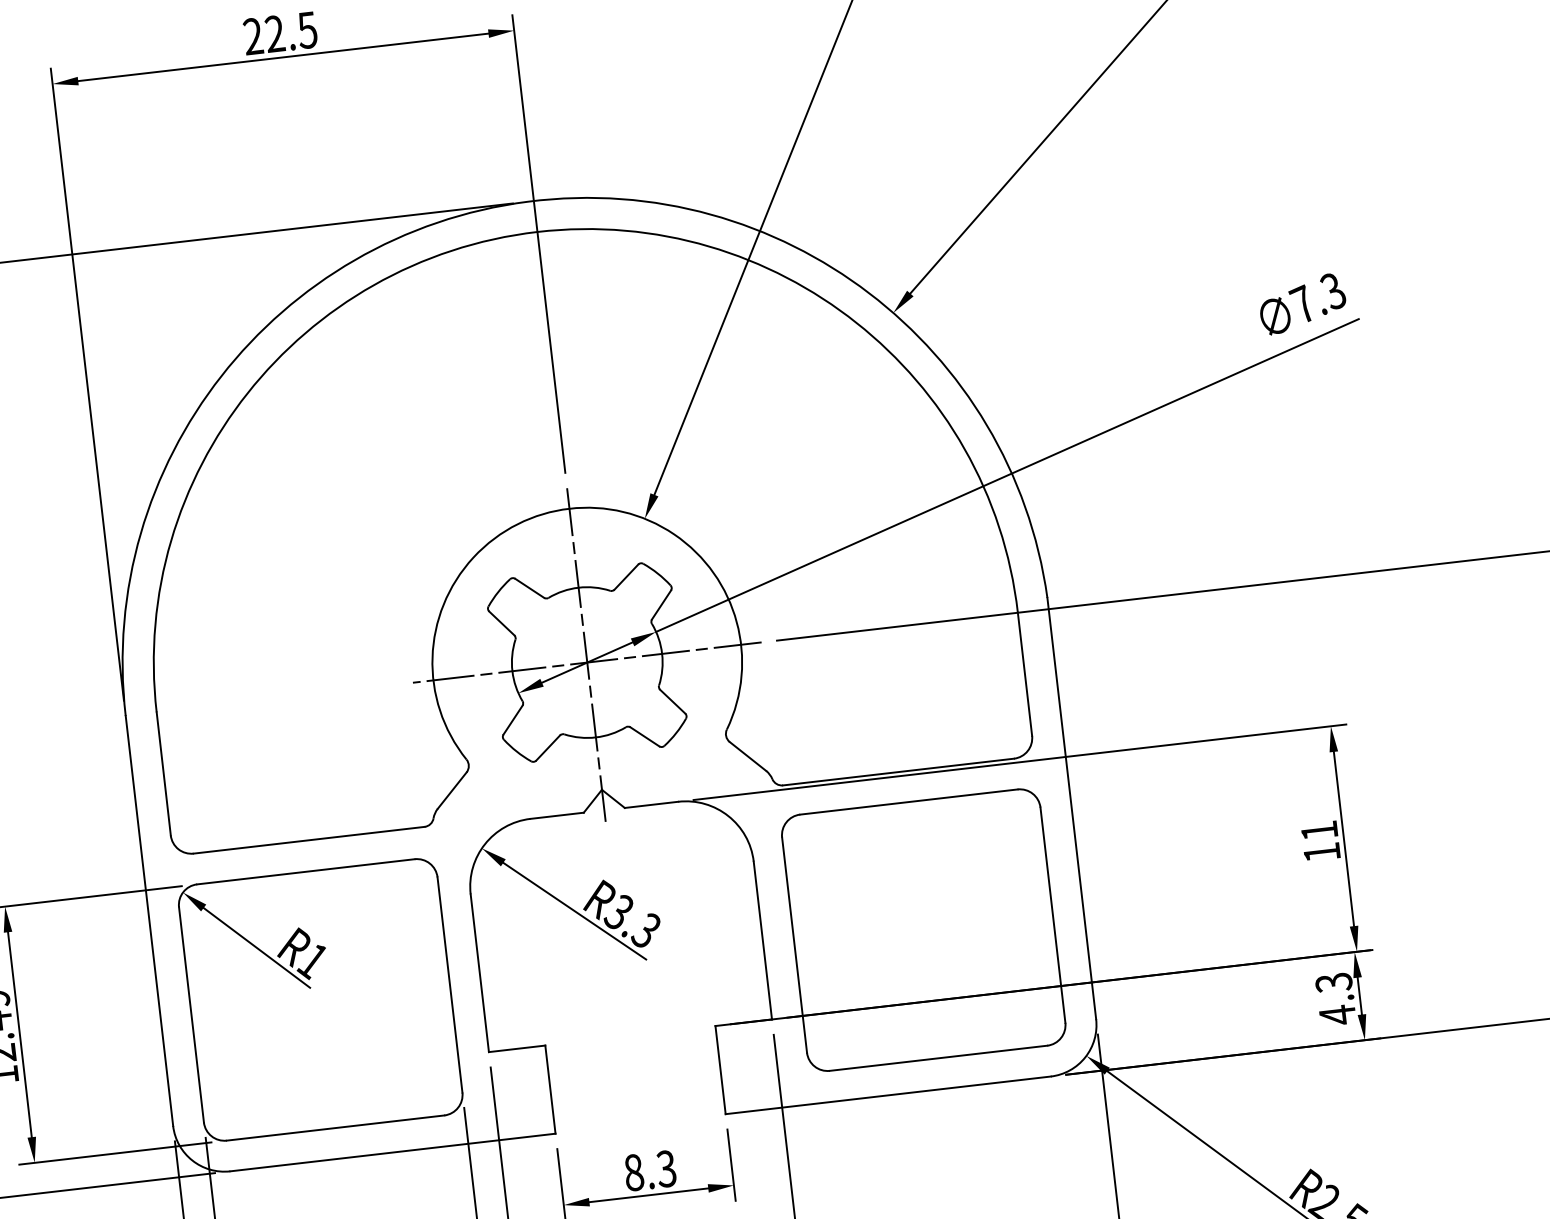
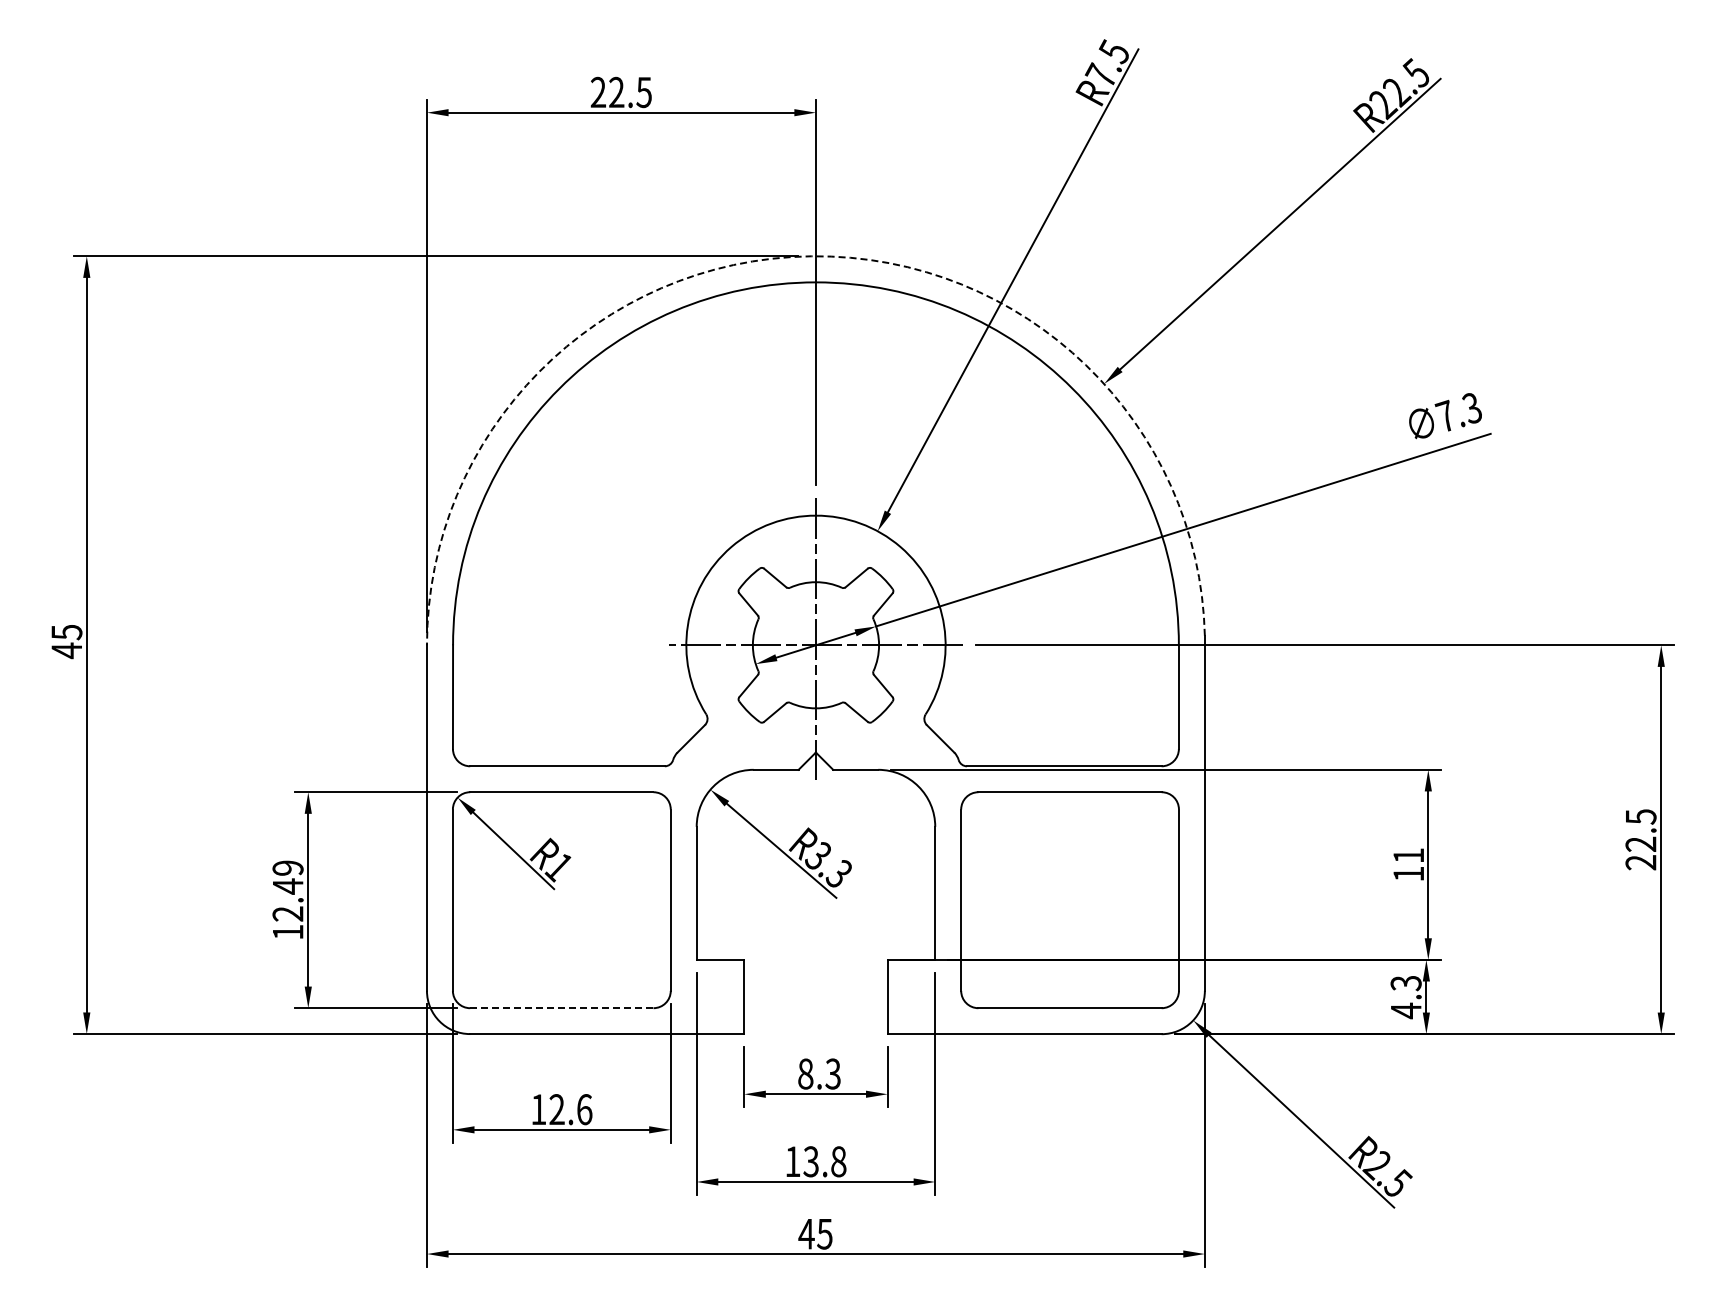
arc: (528, 201) -> (811, 256), solid -> dashed
line: (335, 1128) -> (561, 1008), solid -> dashed

